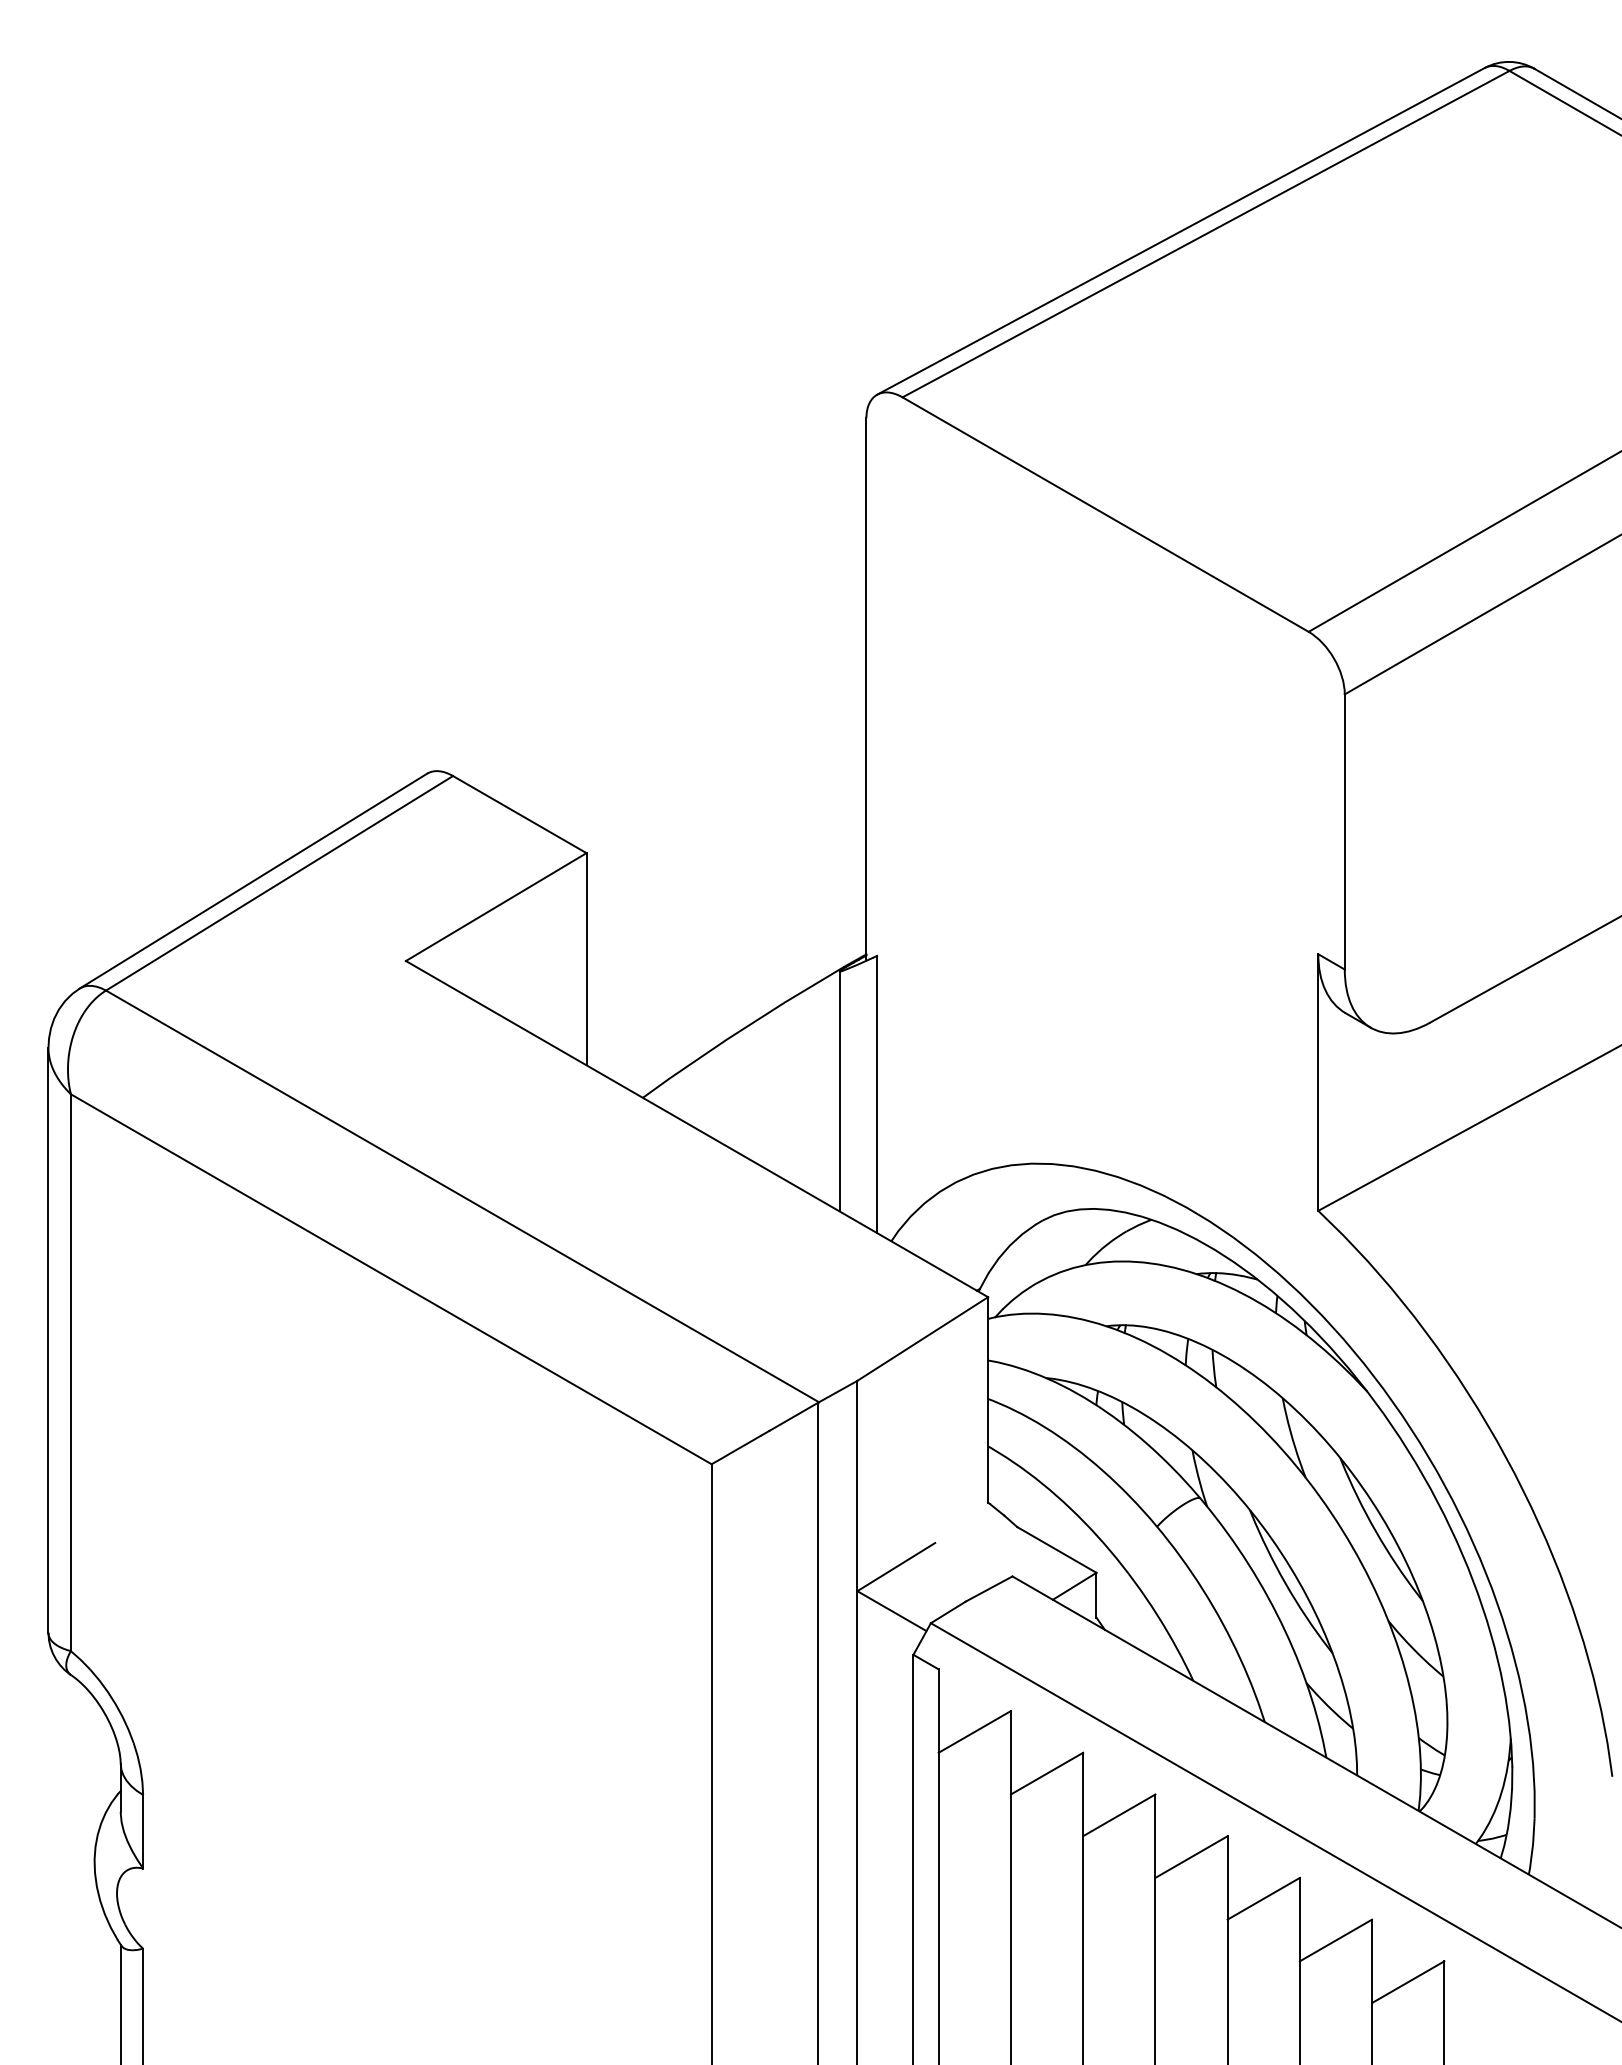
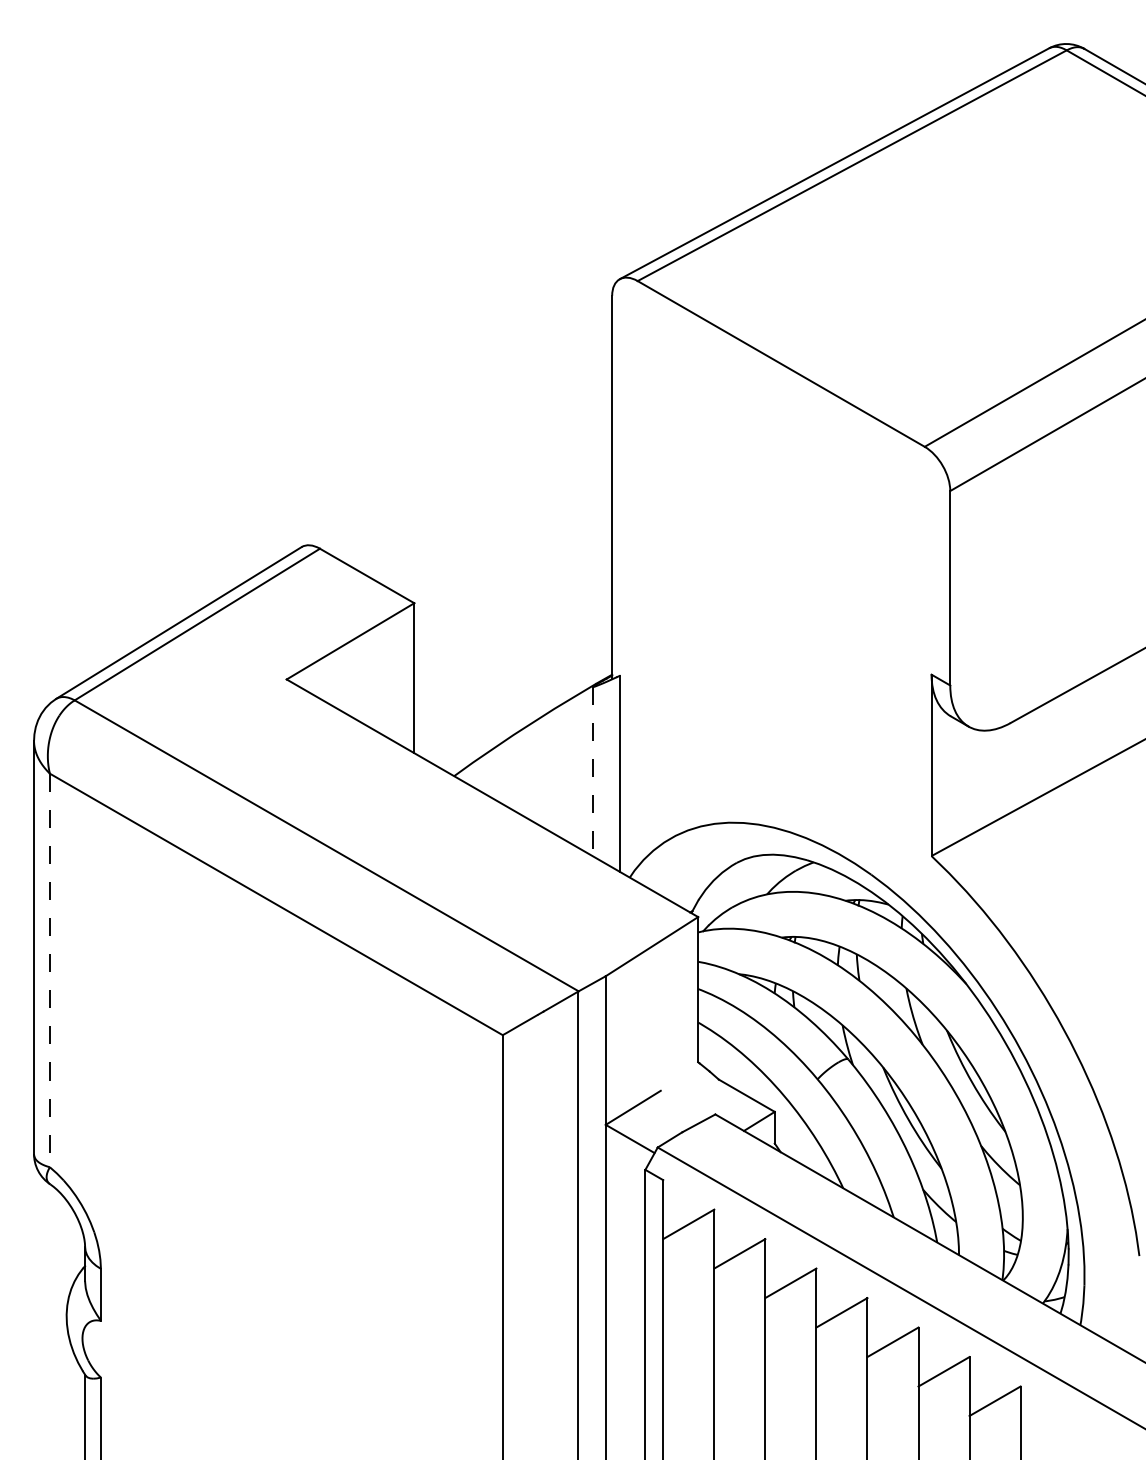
line: (839, 1091) -> (593, 771), solid -> dashed
line: (70, 1373) -> (49, 971), solid -> dashed

